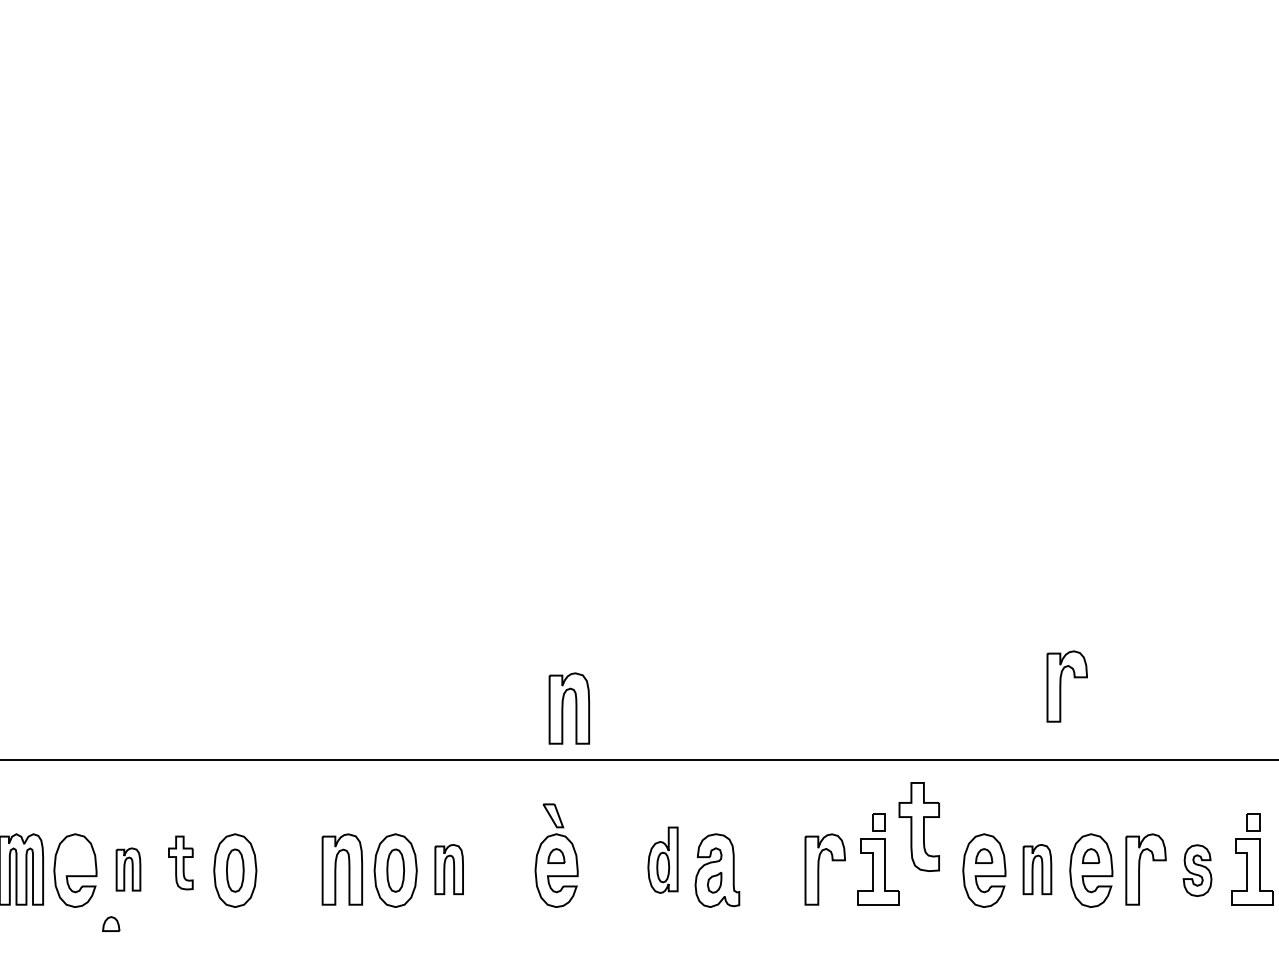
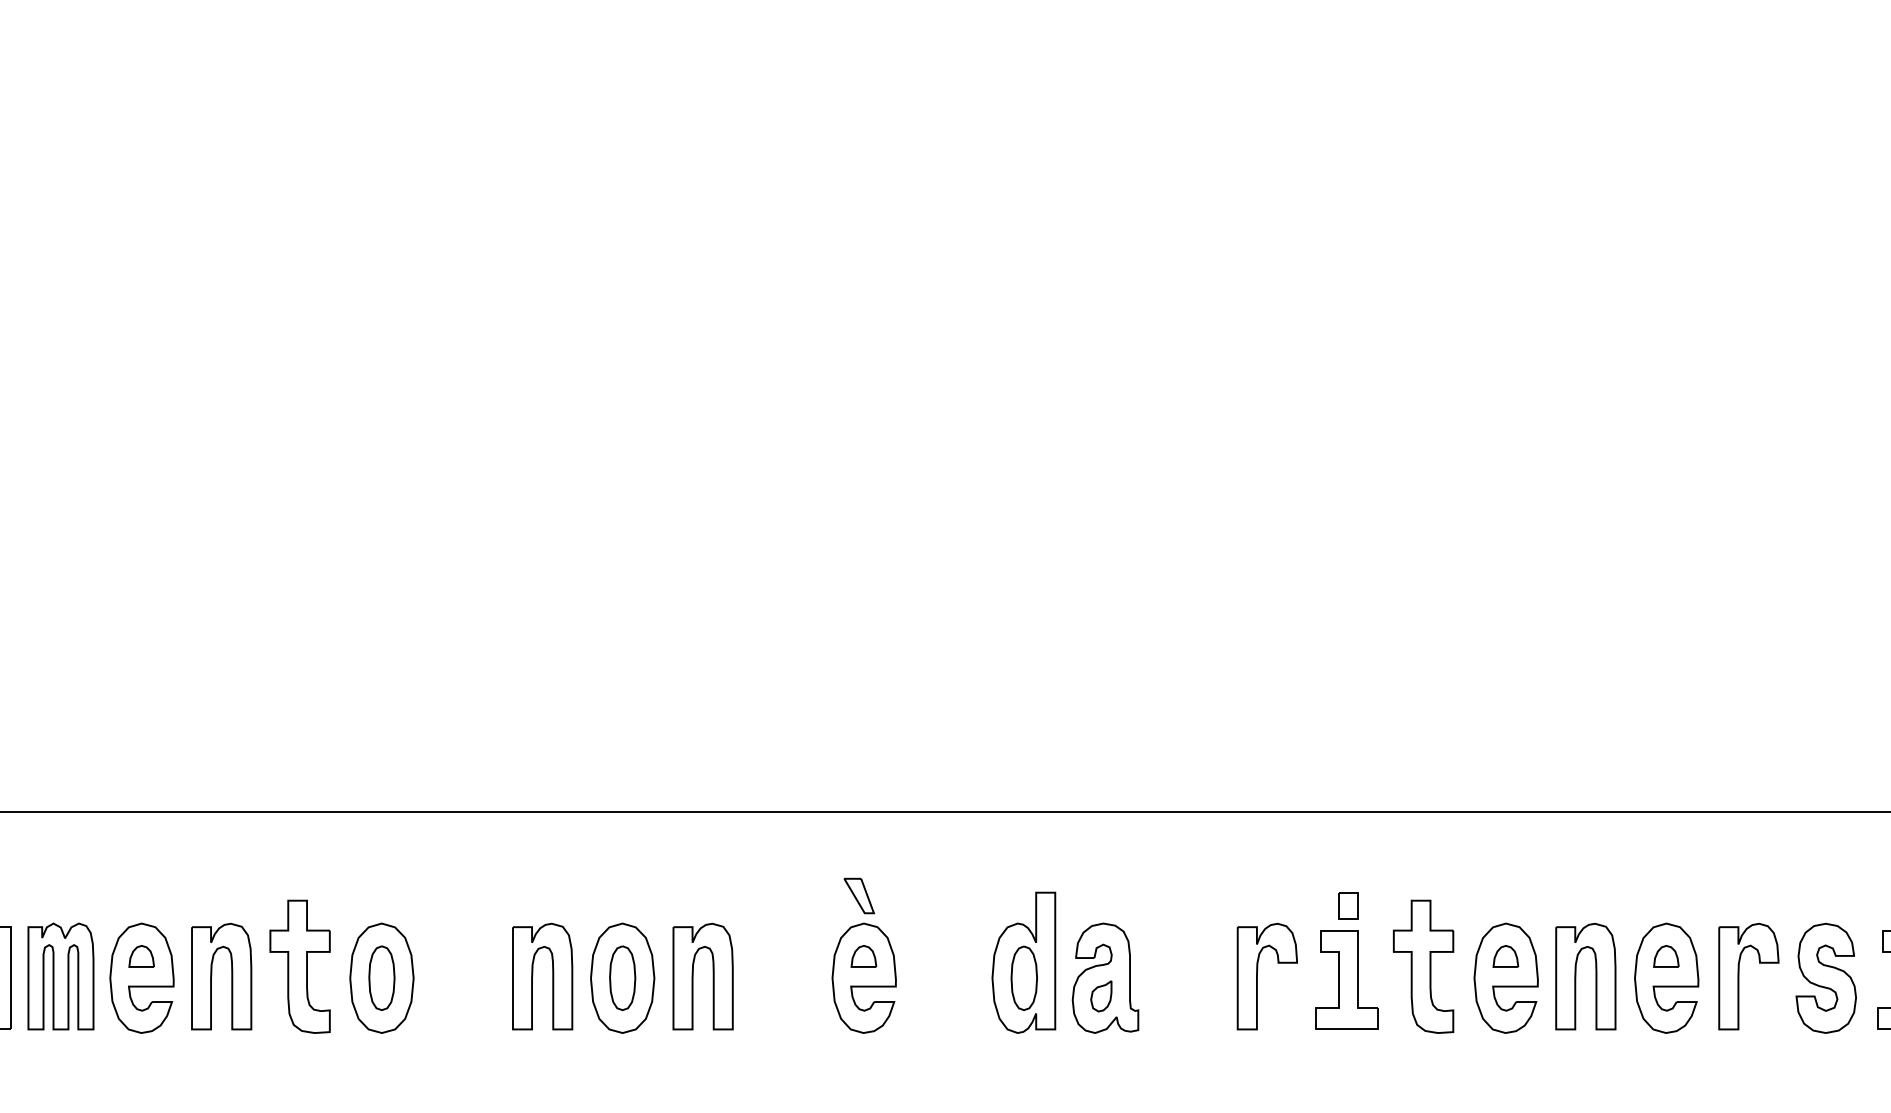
part: (1066, 686) -> (1629, 701), removed
part: (569, 708) -> (883, 734), removed
part: (918, 826) -> (1422, 966), moved
part: (662, 859) -> (1023, 961), size x1.43
part: (180, 862) -> (299, 966), size x1.67
part: (128, 869) -> (221, 976), size x1.67
part: (448, 869) -> (701, 976), size x1.43
part: (1037, 869) -> (1585, 976), size x1.43
part: (1197, 870) -> (1826, 978), size x1.43
part: (111, 923) -> (142, 955), moved

